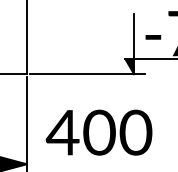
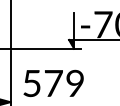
text: (97, 132) -> (52, 83), 400 -> 579

